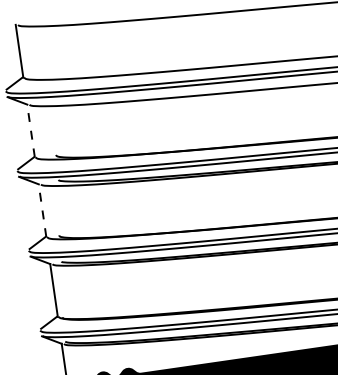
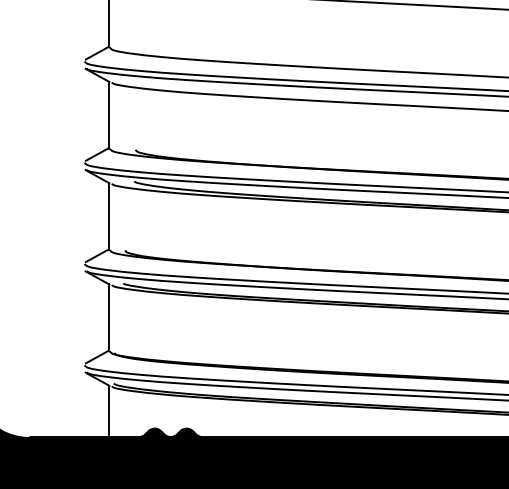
line: (31, 131) -> (109, 115), dashed -> solid
line: (42, 210) -> (109, 216), dashed -> solid

